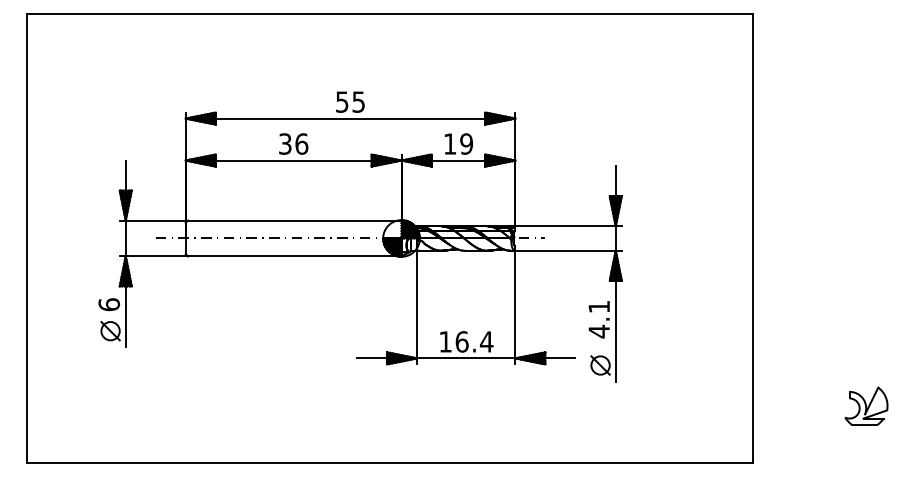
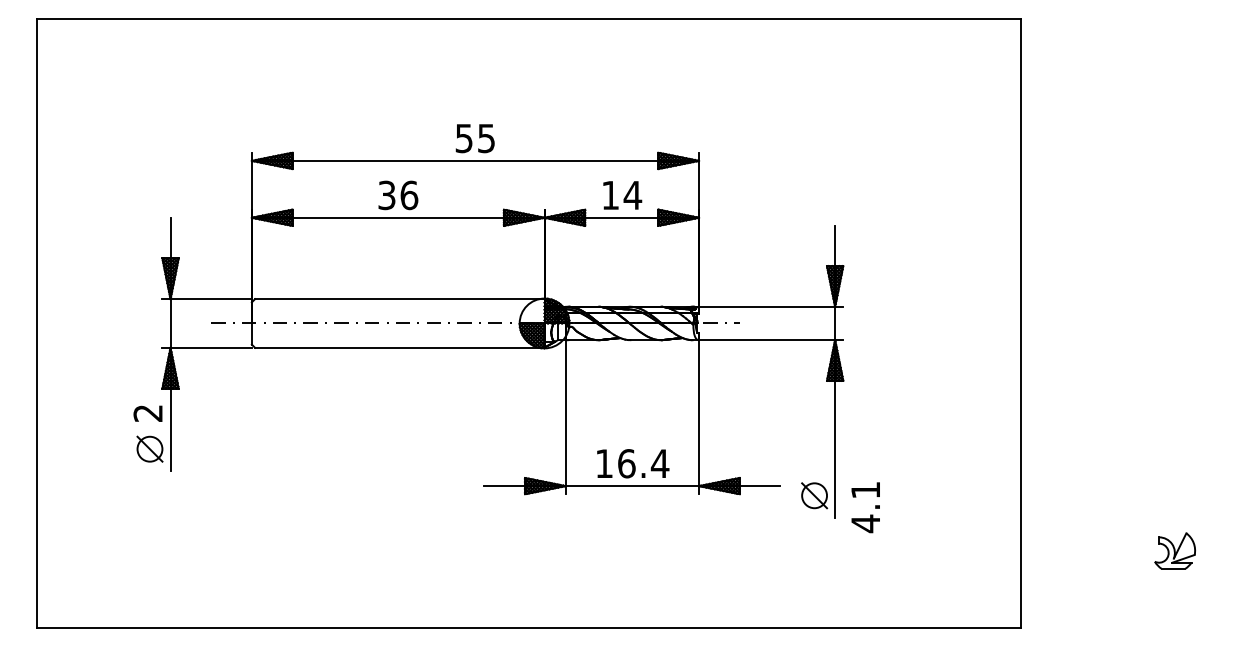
text: (466, 144) -> (632, 195), 19 -> 14
text: (108, 304) -> (147, 412), 6 -> 2
text: (599, 319) -> (865, 507), moved
part: (865, 405) -> (1174, 550), size x0.7

